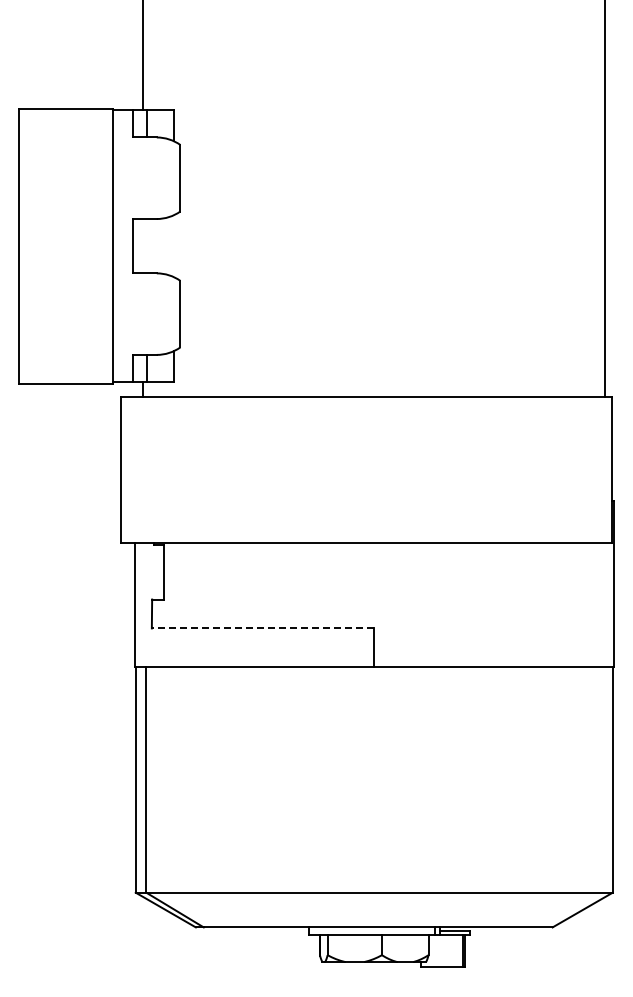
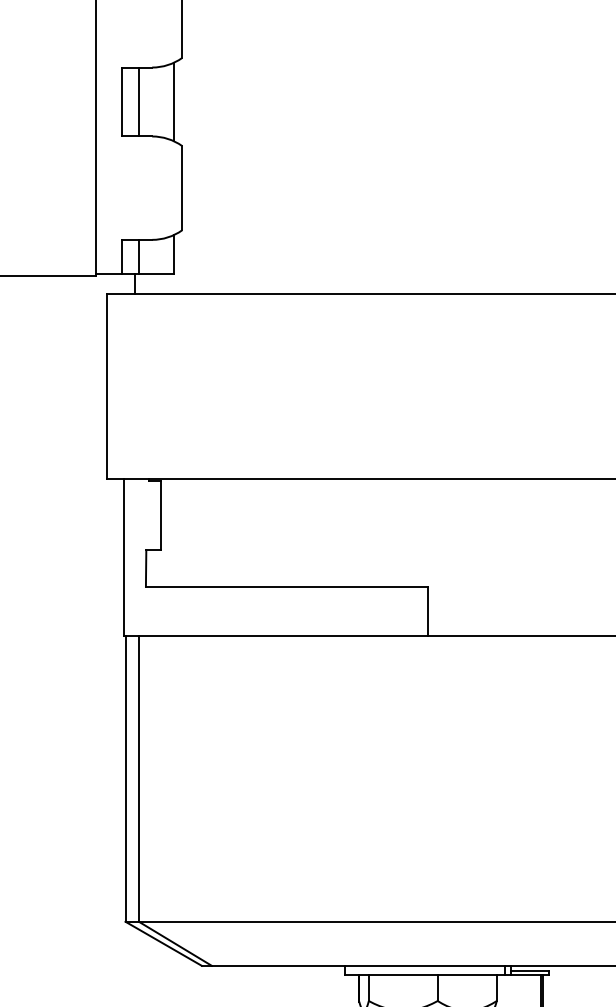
line: (146, 246) -> (139, 102), added
line: (174, 246) -> (174, 102), added
line: (262, 628) -> (286, 586), dashed -> solid

